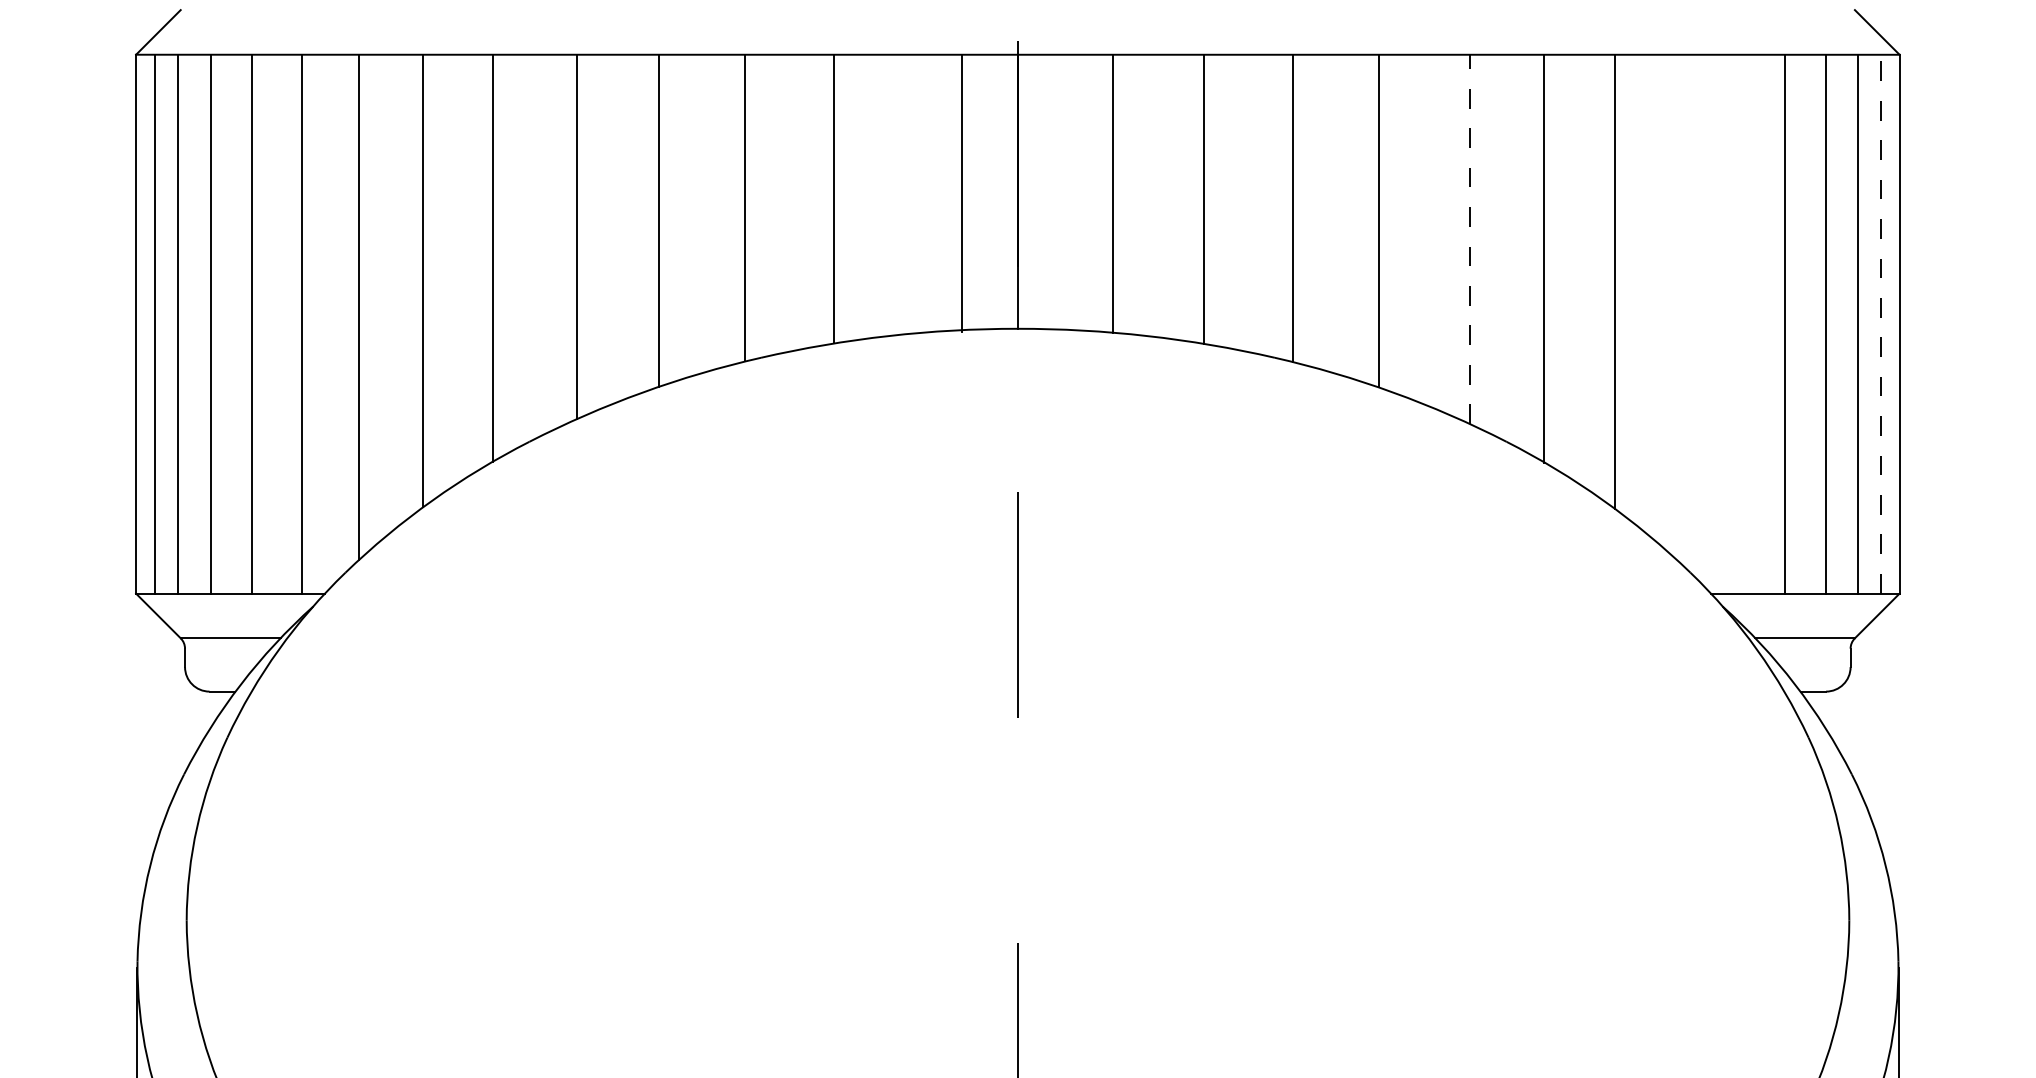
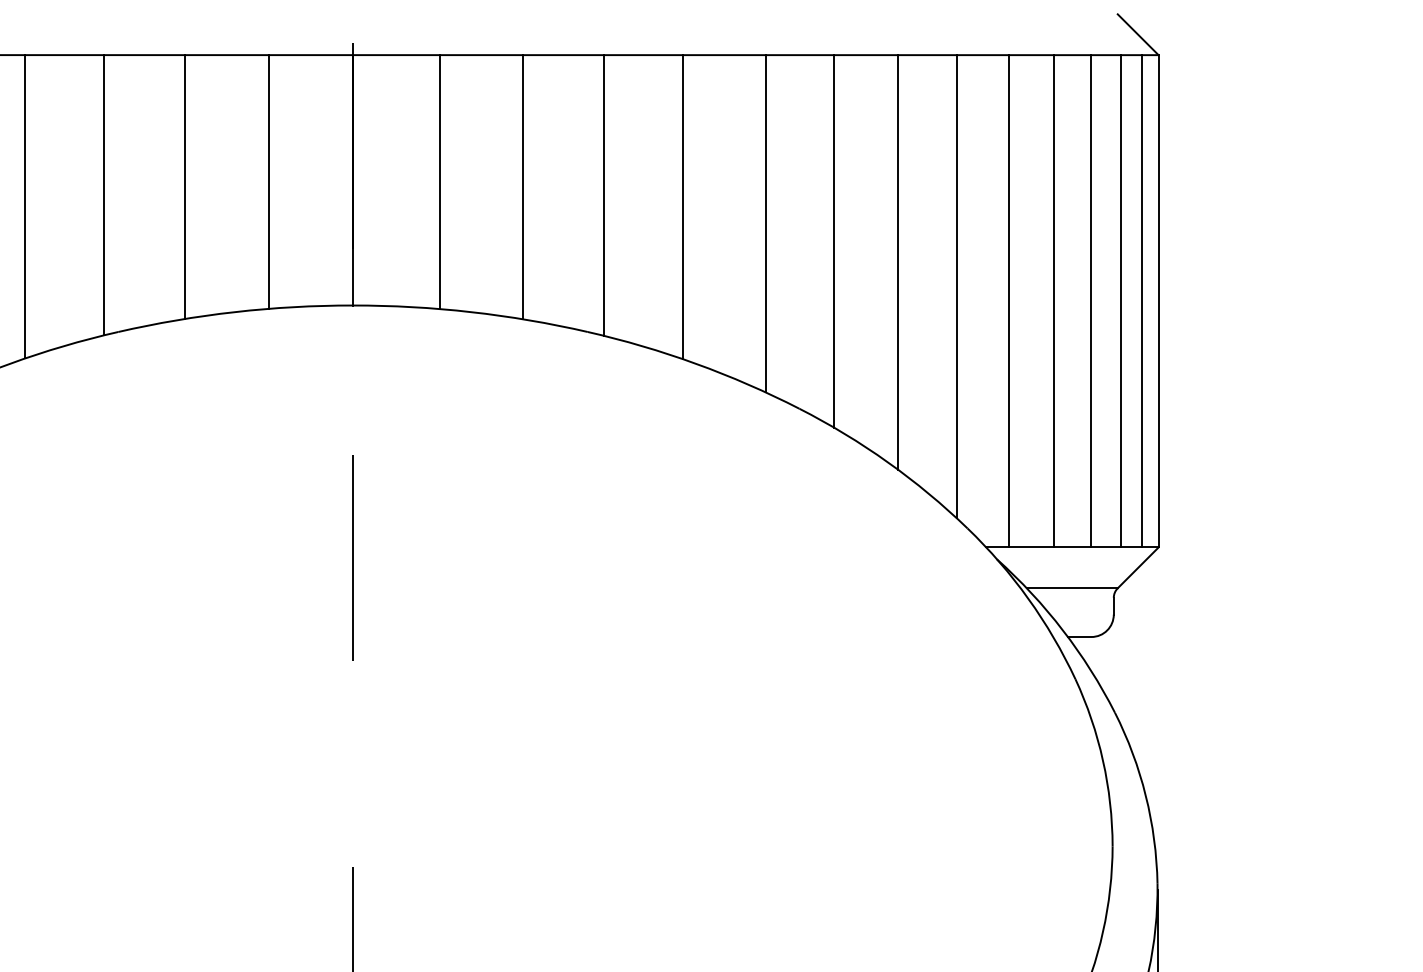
line: (961, 193) -> (268, 181), moved
line: (1470, 239) -> (766, 223), dashed -> solid
line: (1678, 307) -> (956, 286), added
line: (1735, 323) -> (1008, 300), added
line: (1881, 323) -> (1142, 300), dashed -> solid

